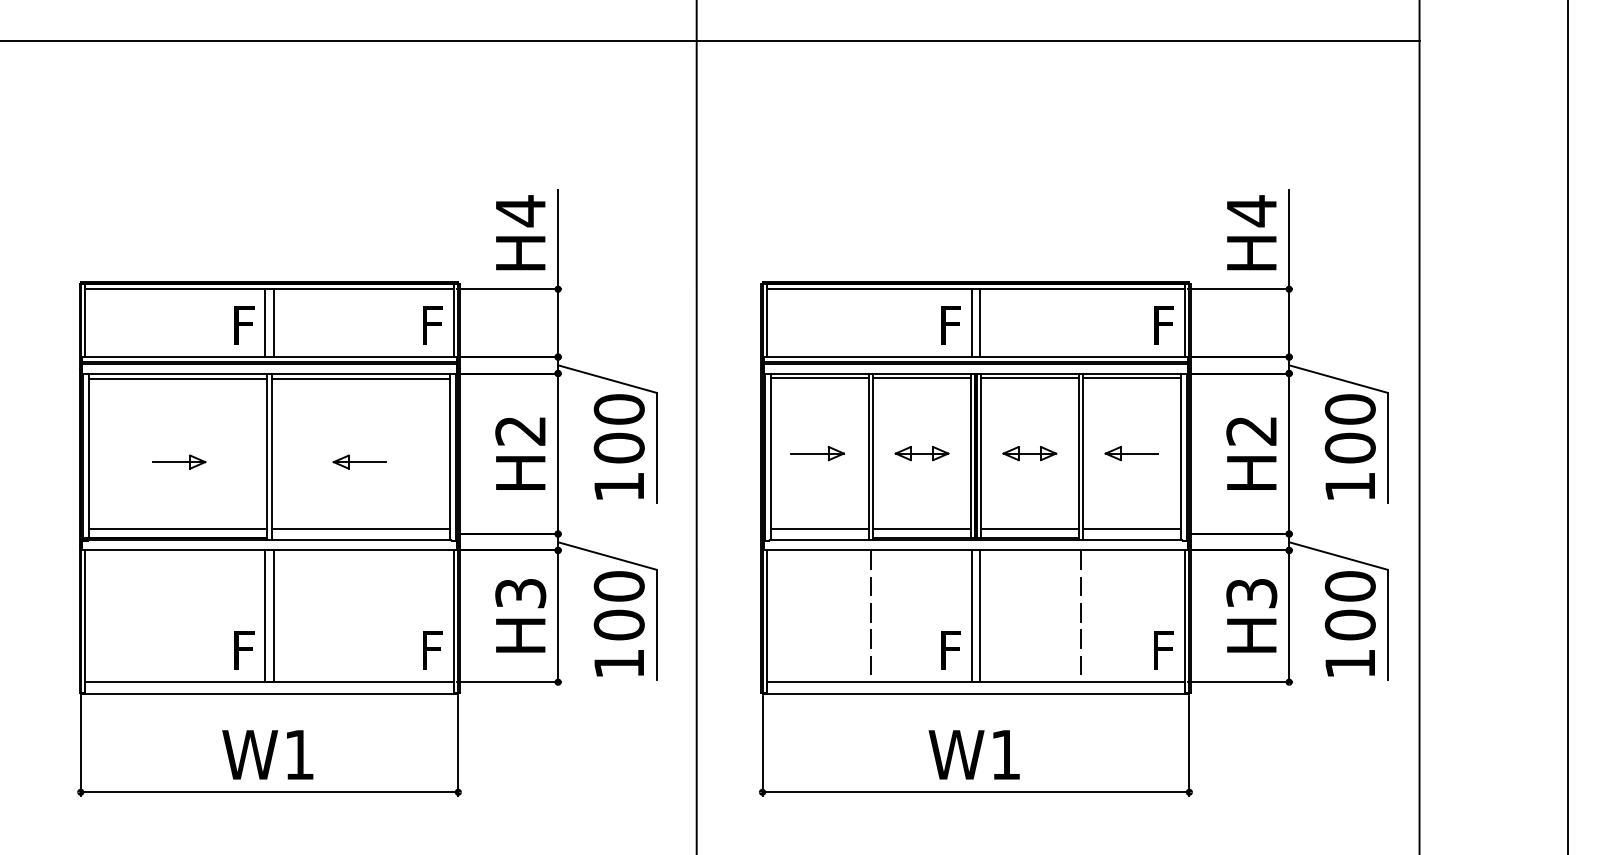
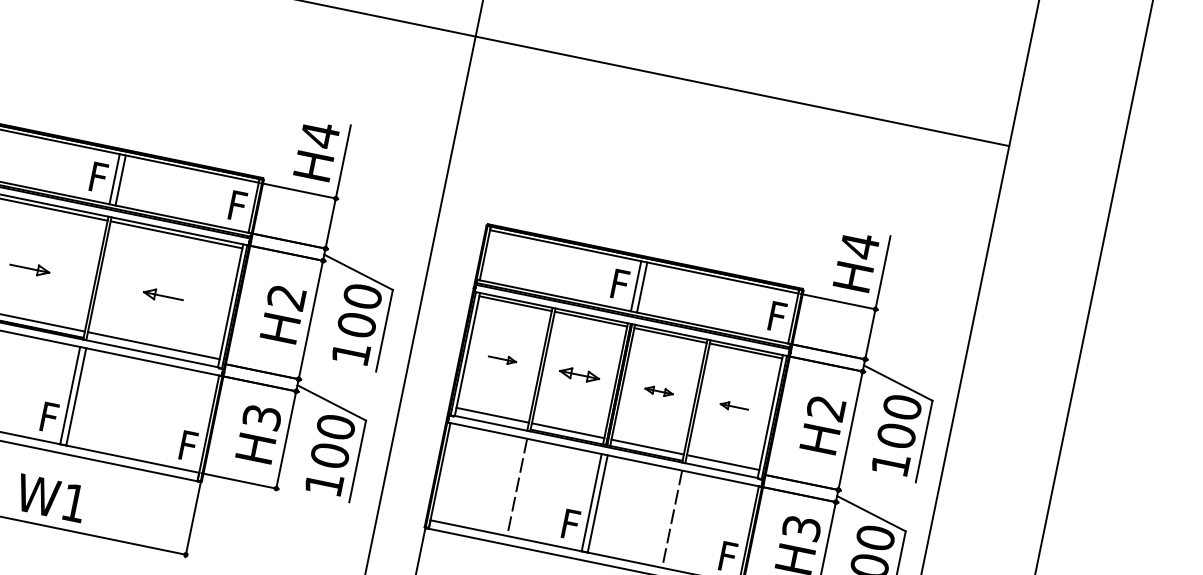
part: (817, 453) -> (502, 359), size x0.7
part: (1029, 453) -> (658, 391), size x0.7
part: (1131, 453) -> (734, 406), size x0.7

